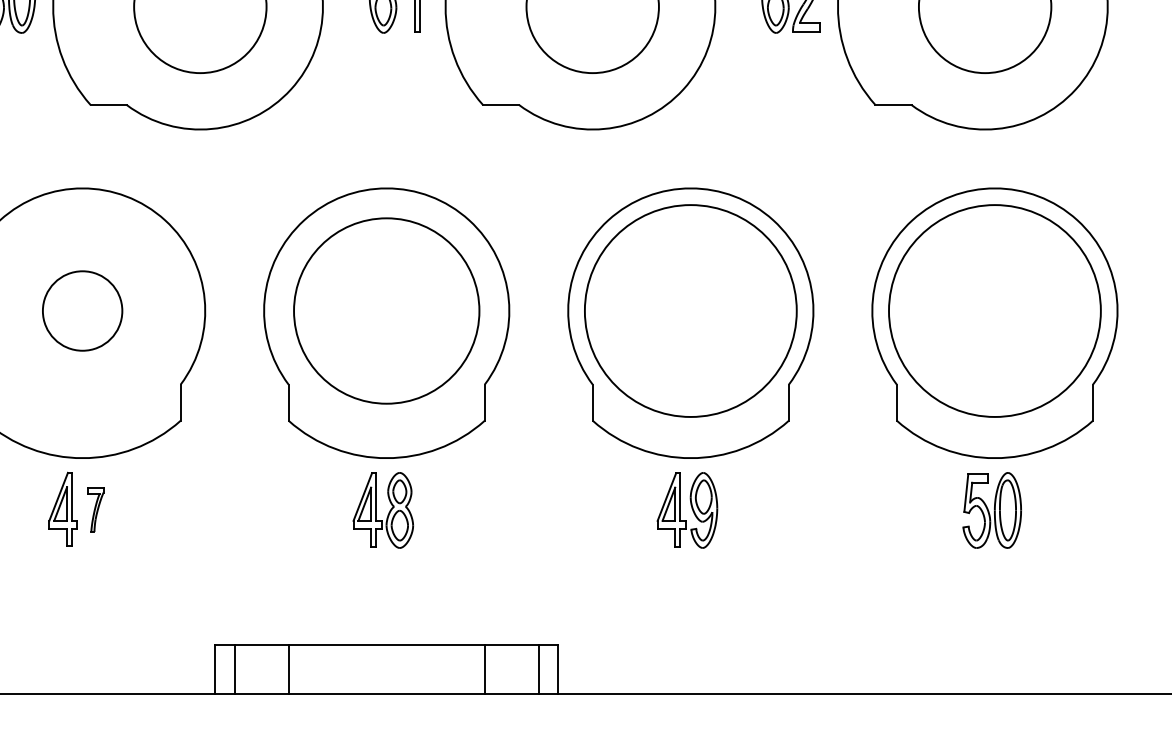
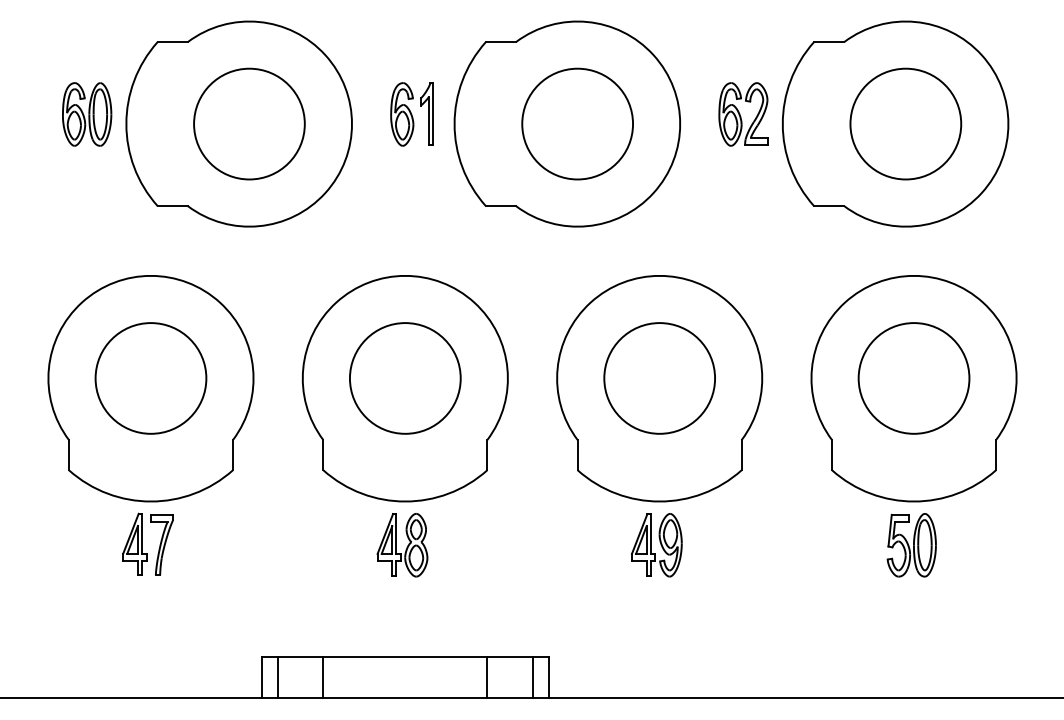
circle: (82, 311) -> (150, 378), size x1.67
circle: (385, 311) -> (404, 378), size x0.71
circle: (690, 311) -> (659, 378), size x0.62
circle: (994, 311) -> (913, 378), size x0.62
part: (95, 509) -> (161, 544), size x1.67

